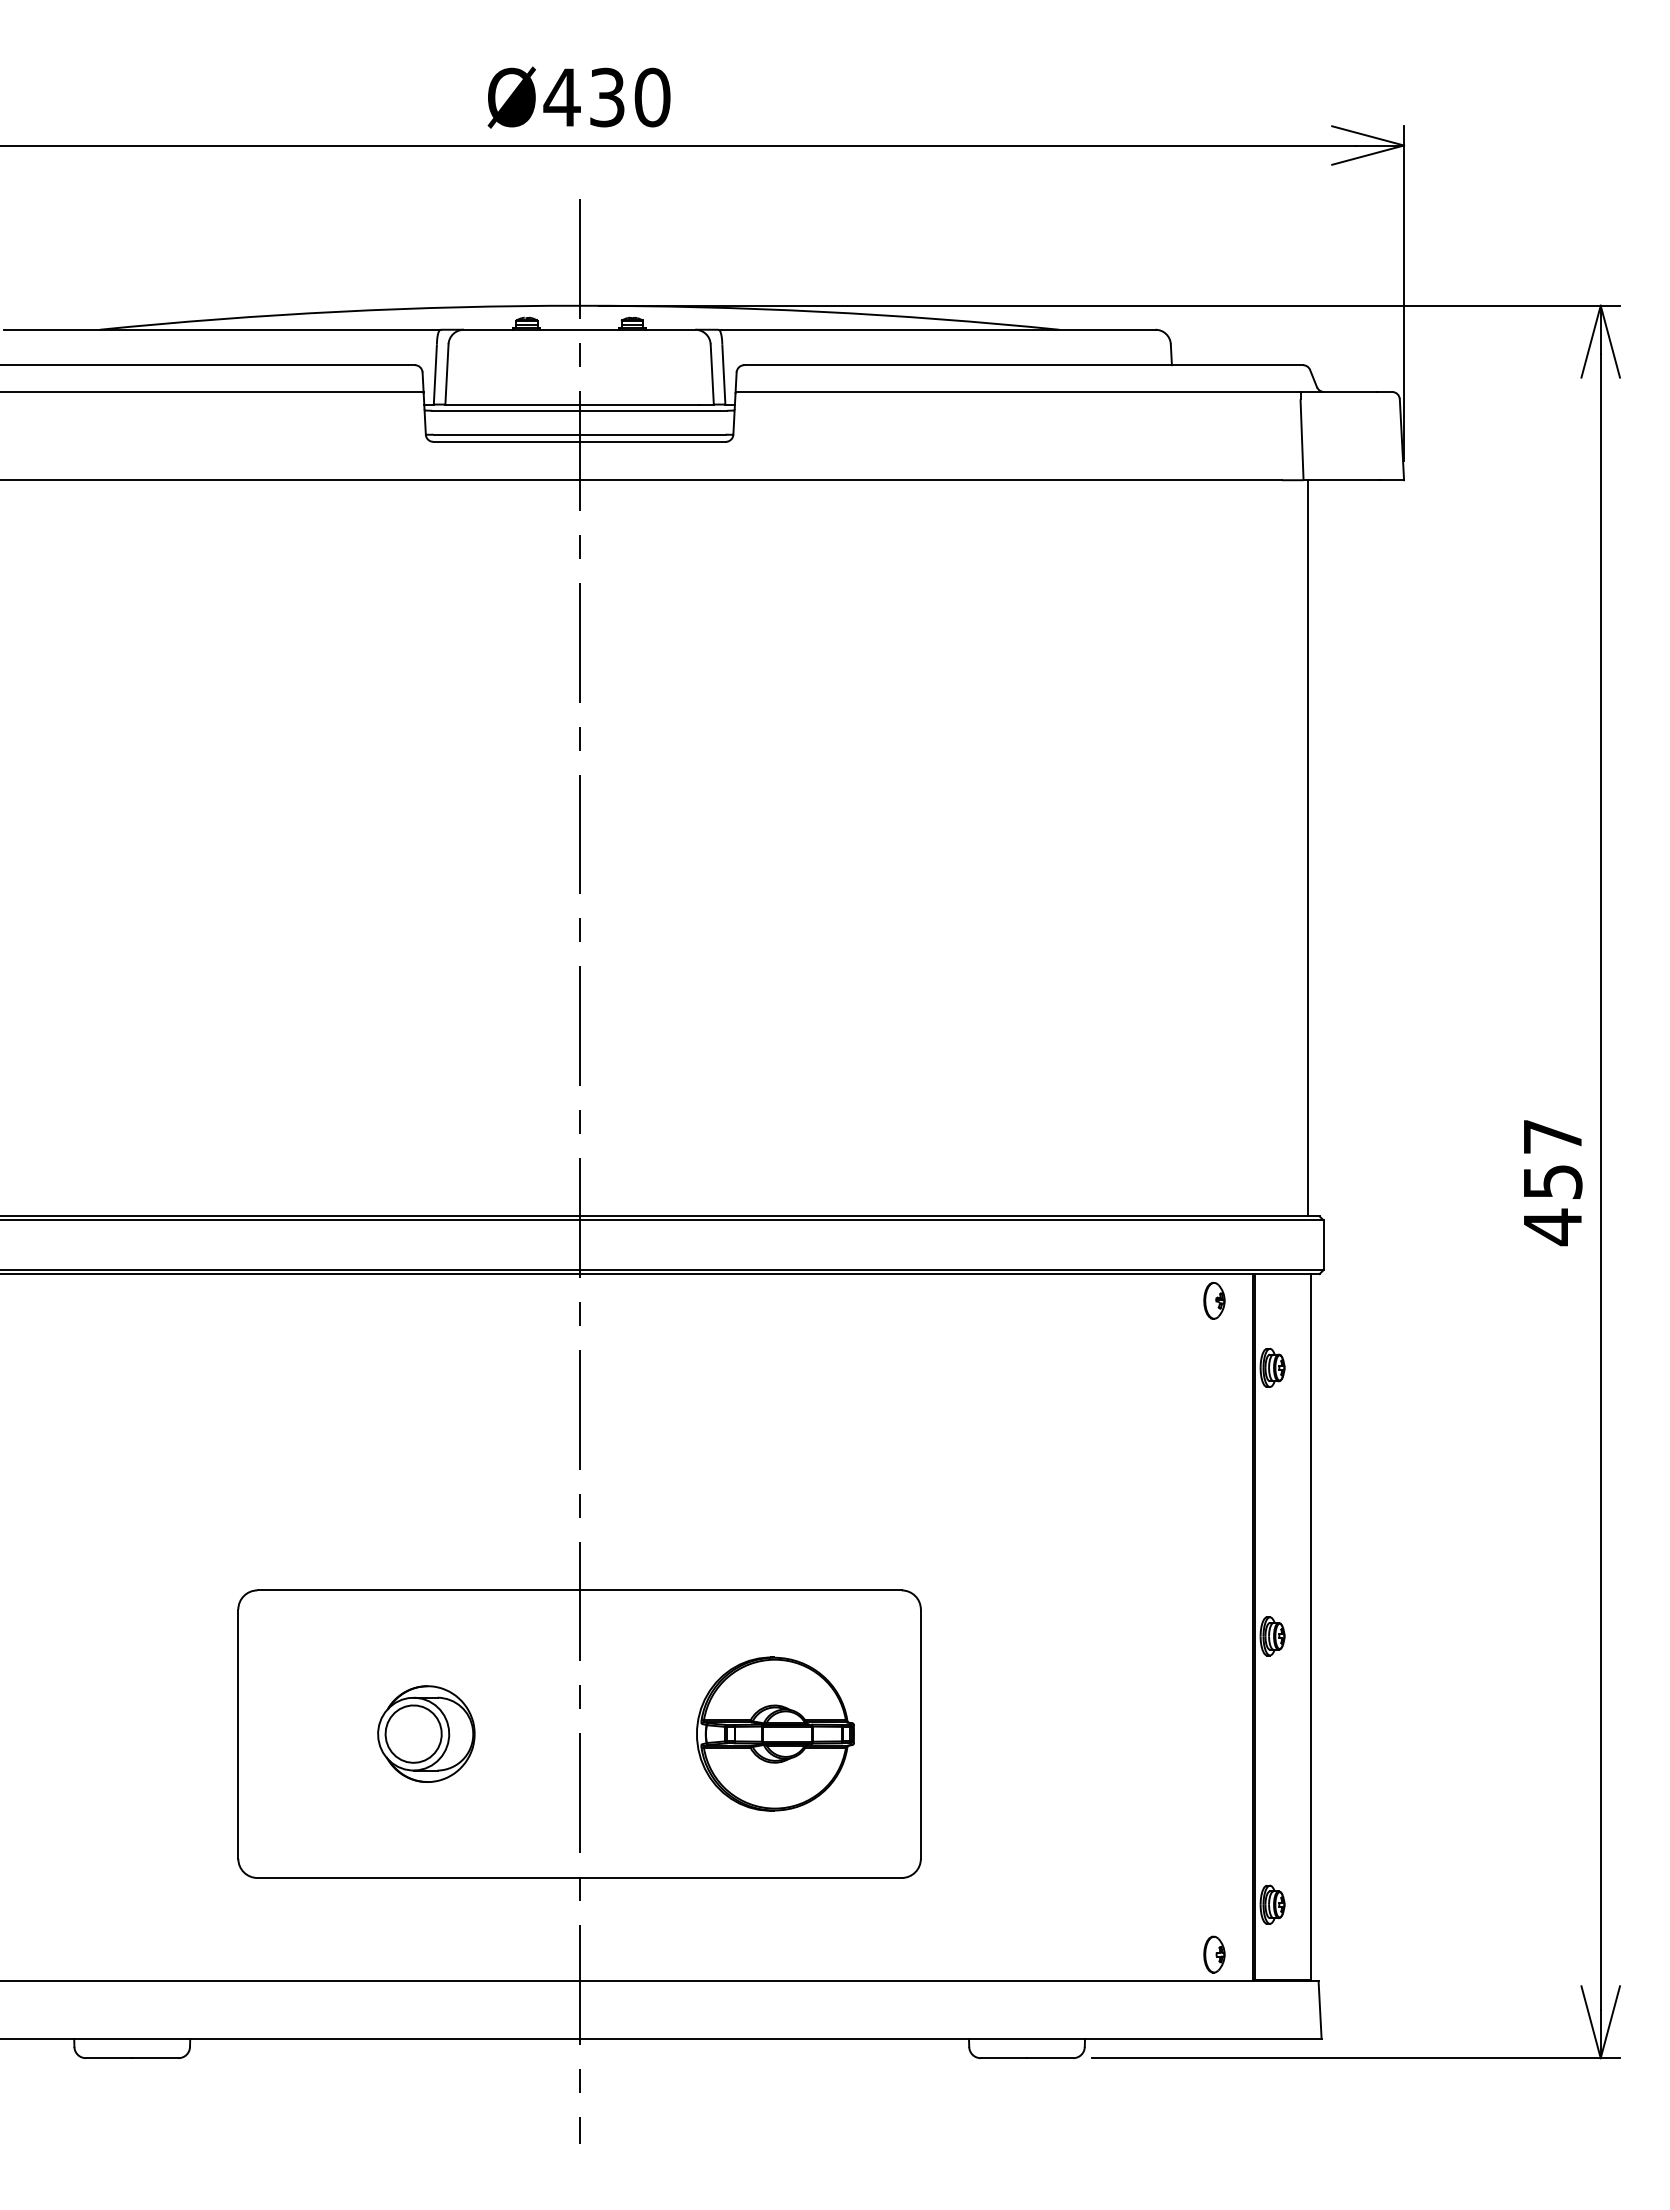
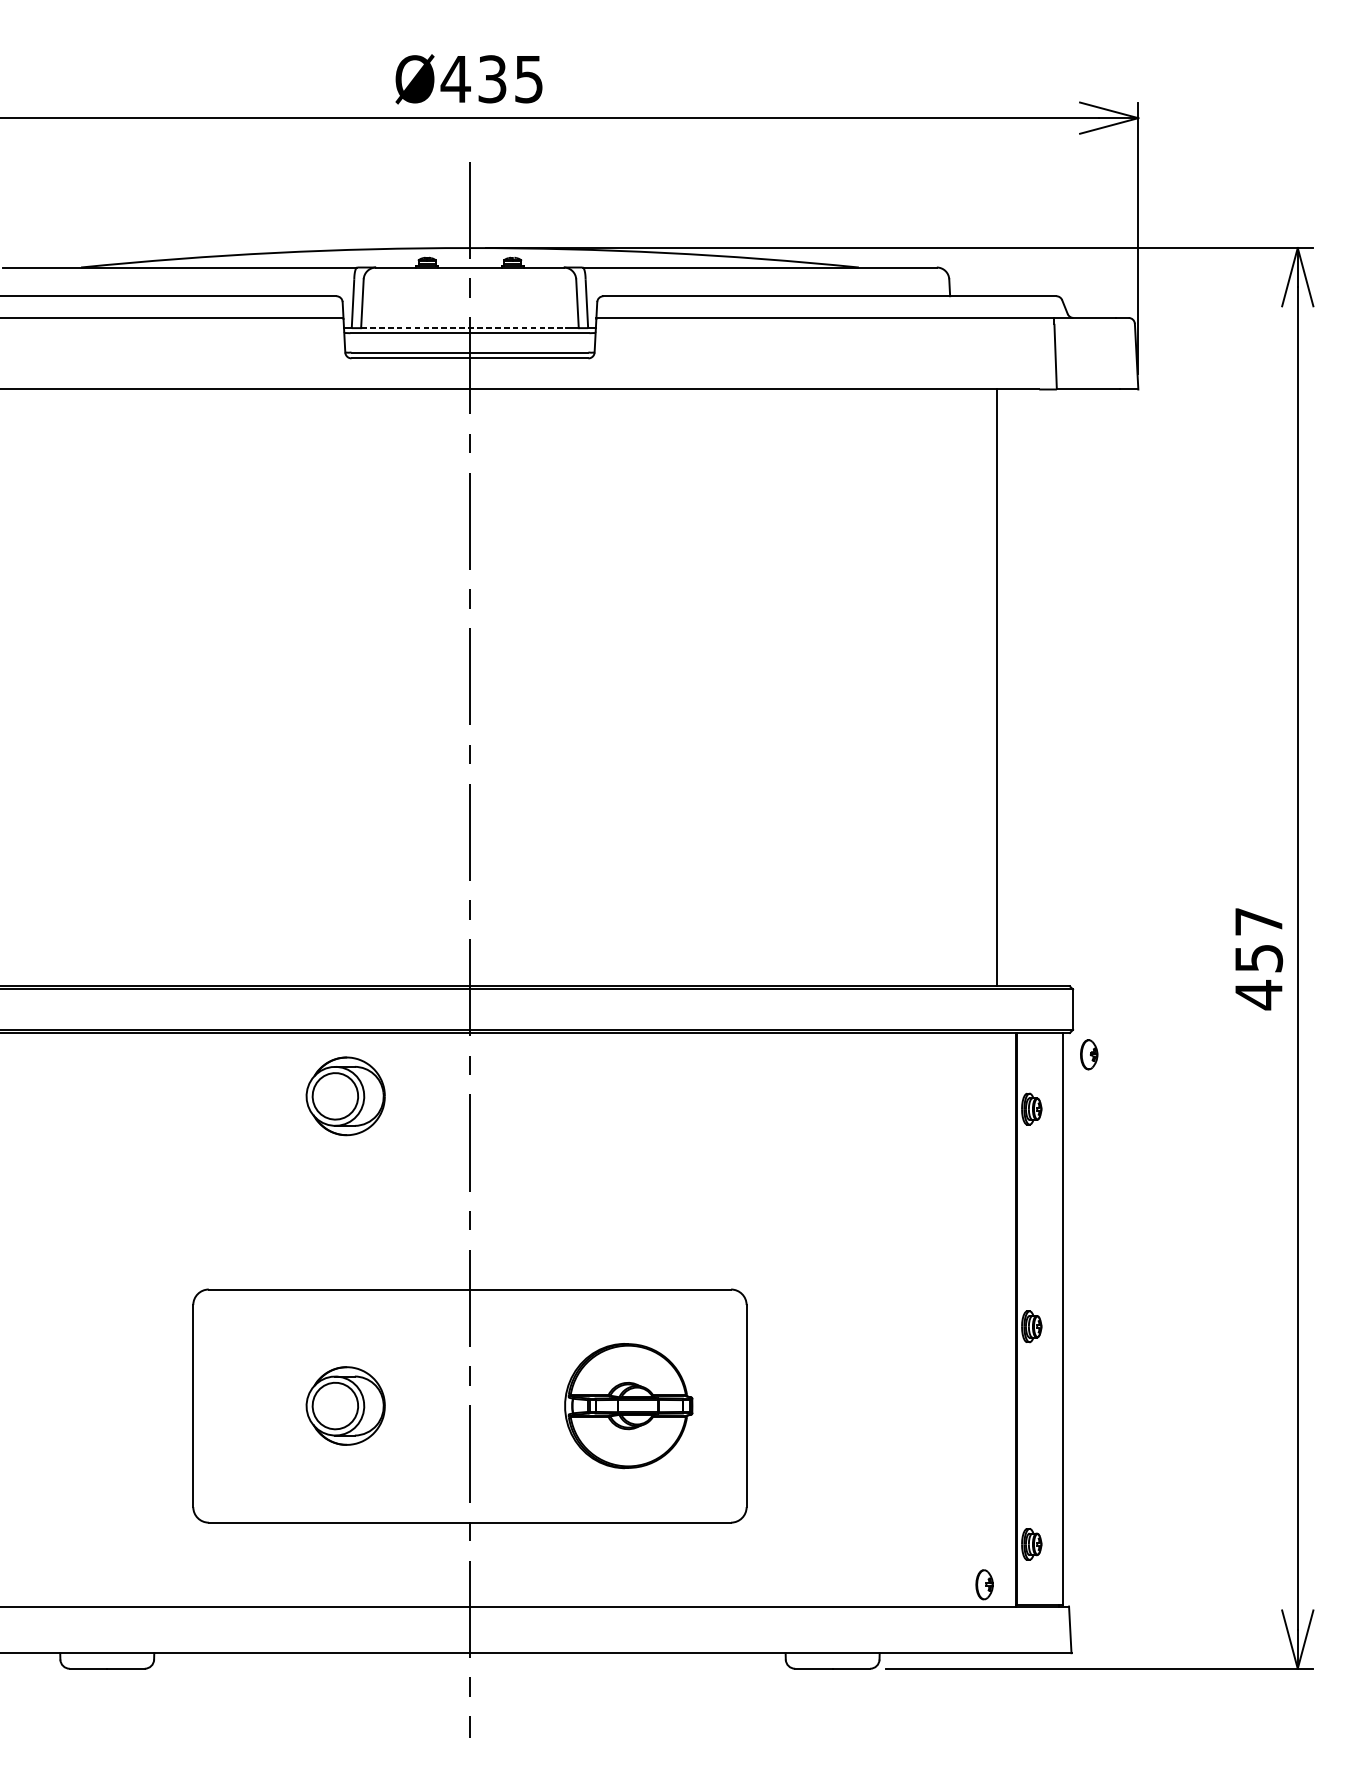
text: (652, 97) -> (529, 79), 430 -> 435
line: (571, 404) -> (463, 328), solid -> dashed
line: (1308, 848) -> (996, 688), moved
part: (1214, 1300) -> (1089, 1054), moved
part: (426, 1351) -> (345, 1095), added

